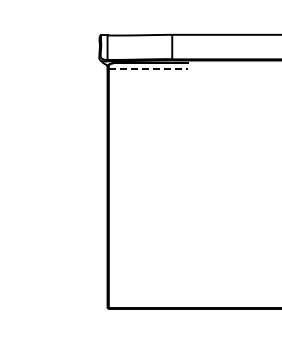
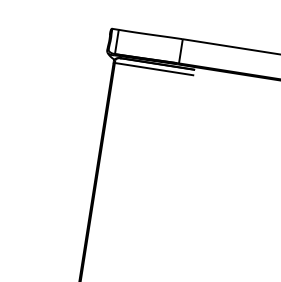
line: (148, 68) -> (154, 68), dashed -> solid

